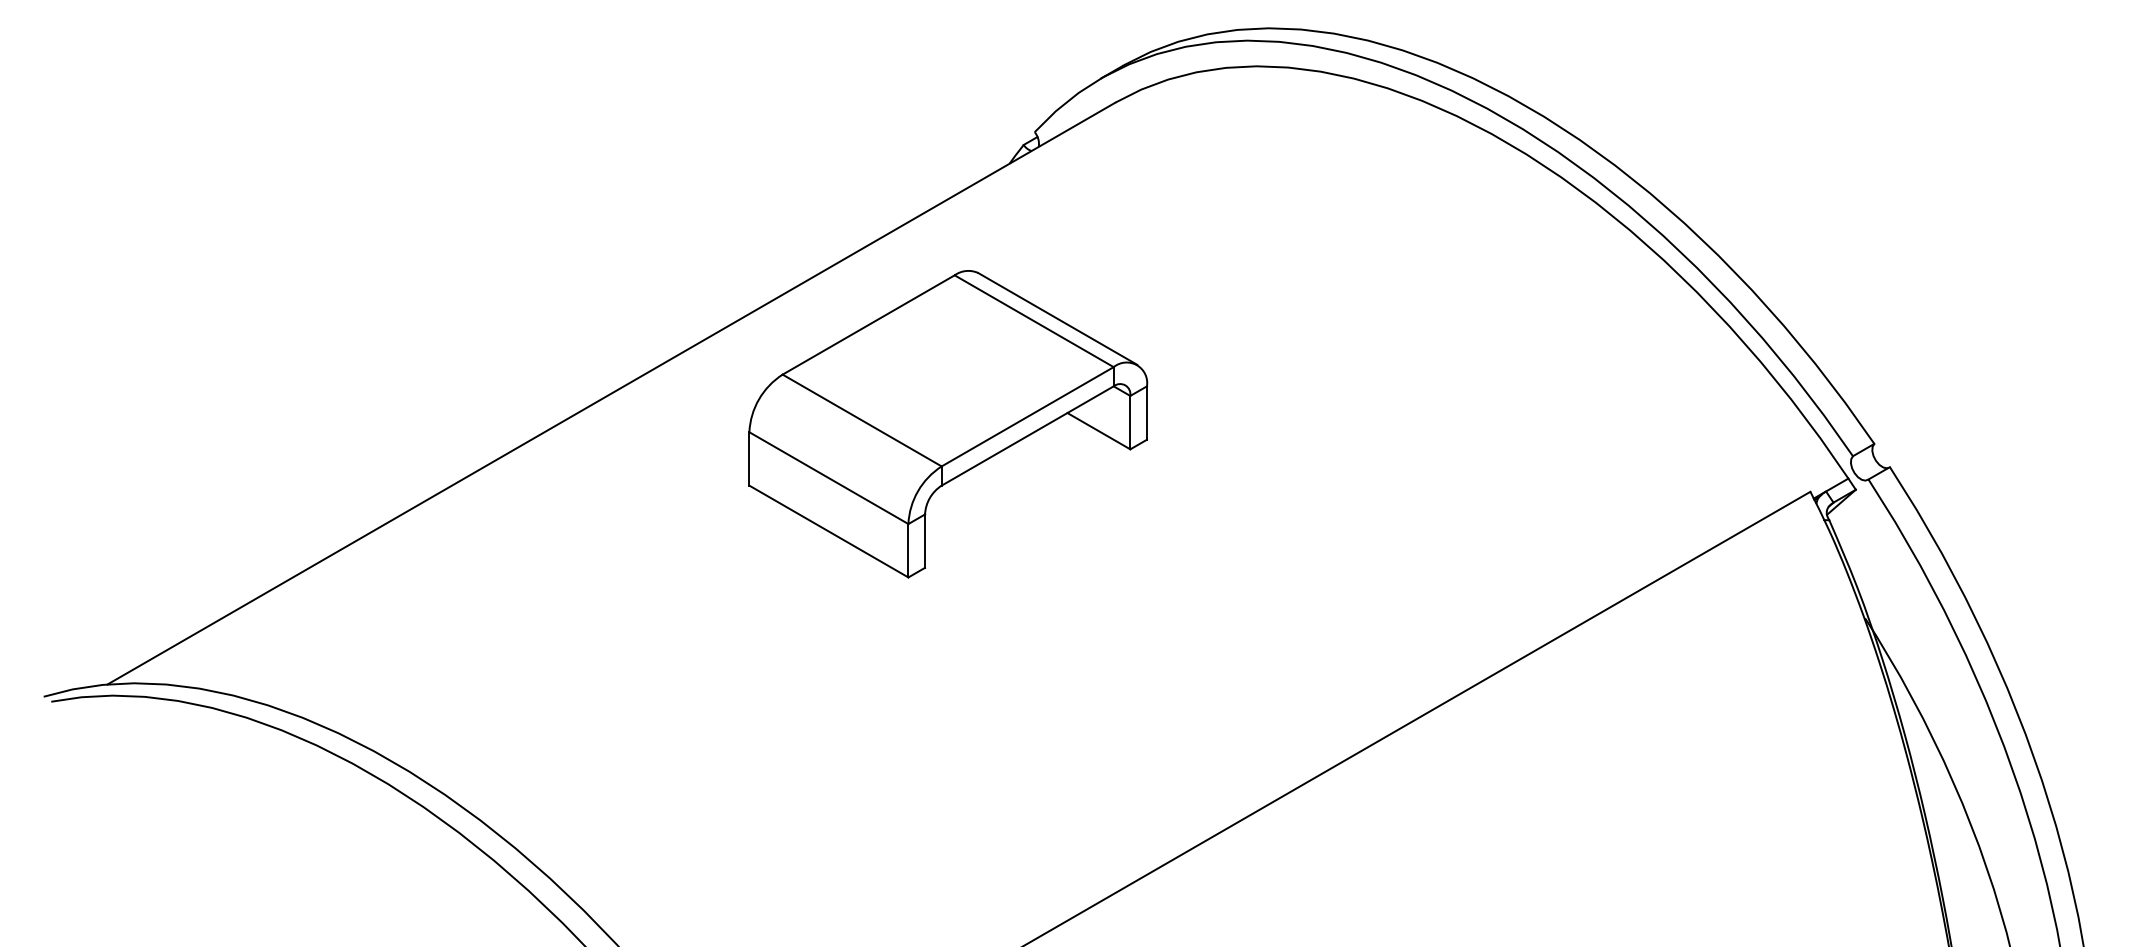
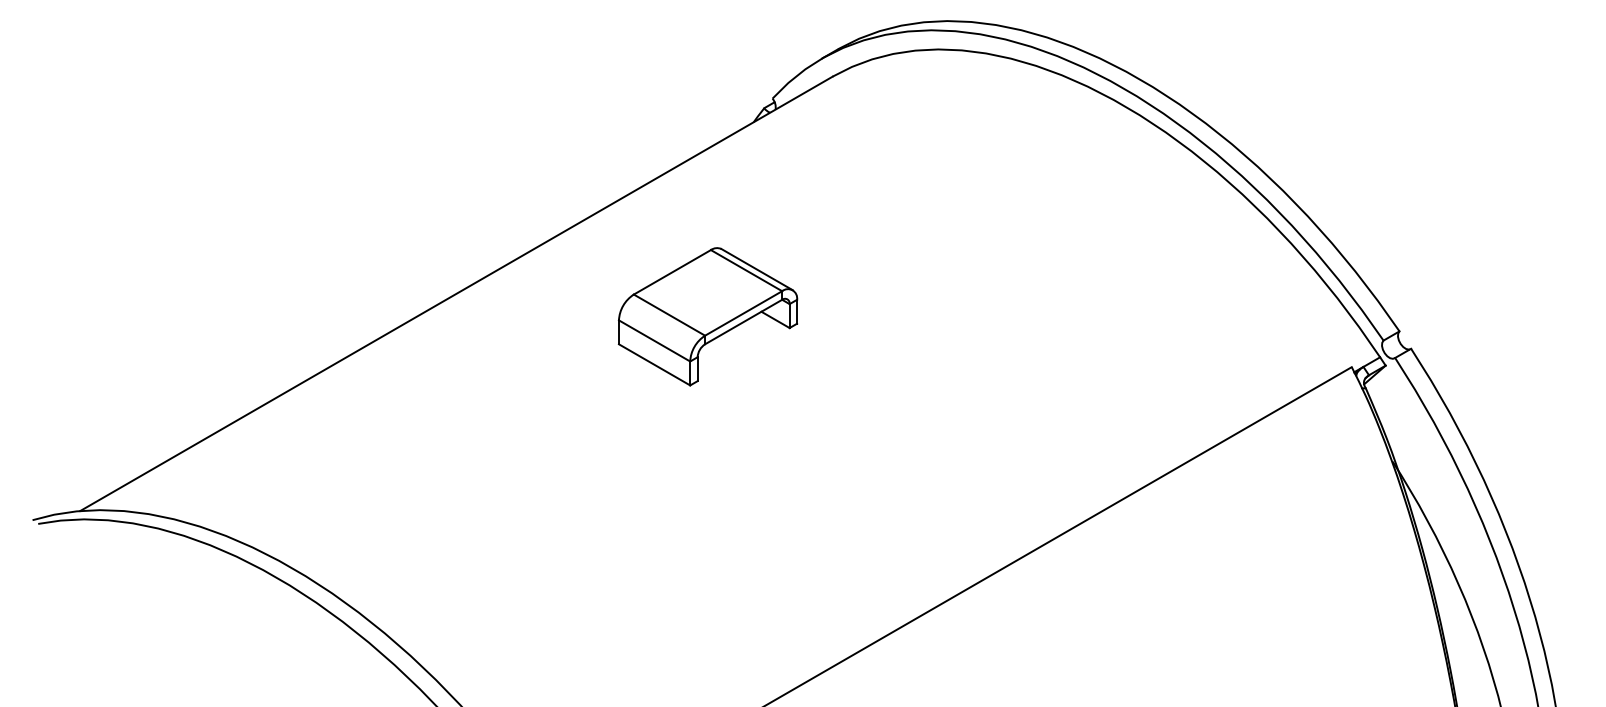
part: (948, 424) -> (708, 316), size x0.6

